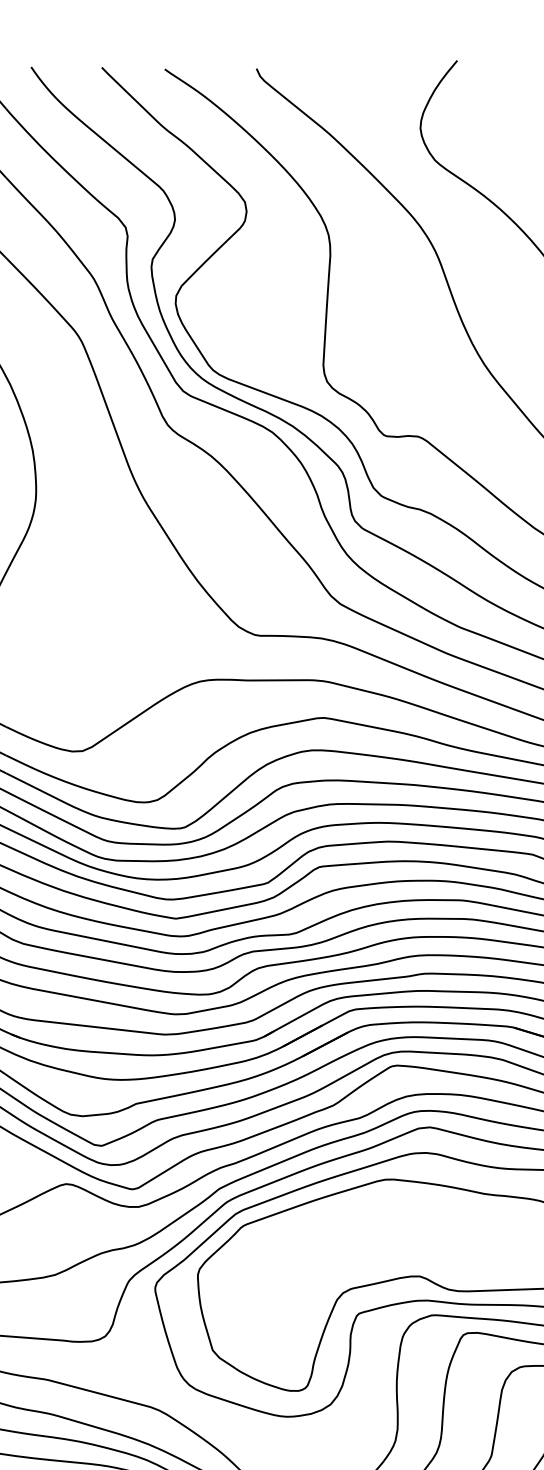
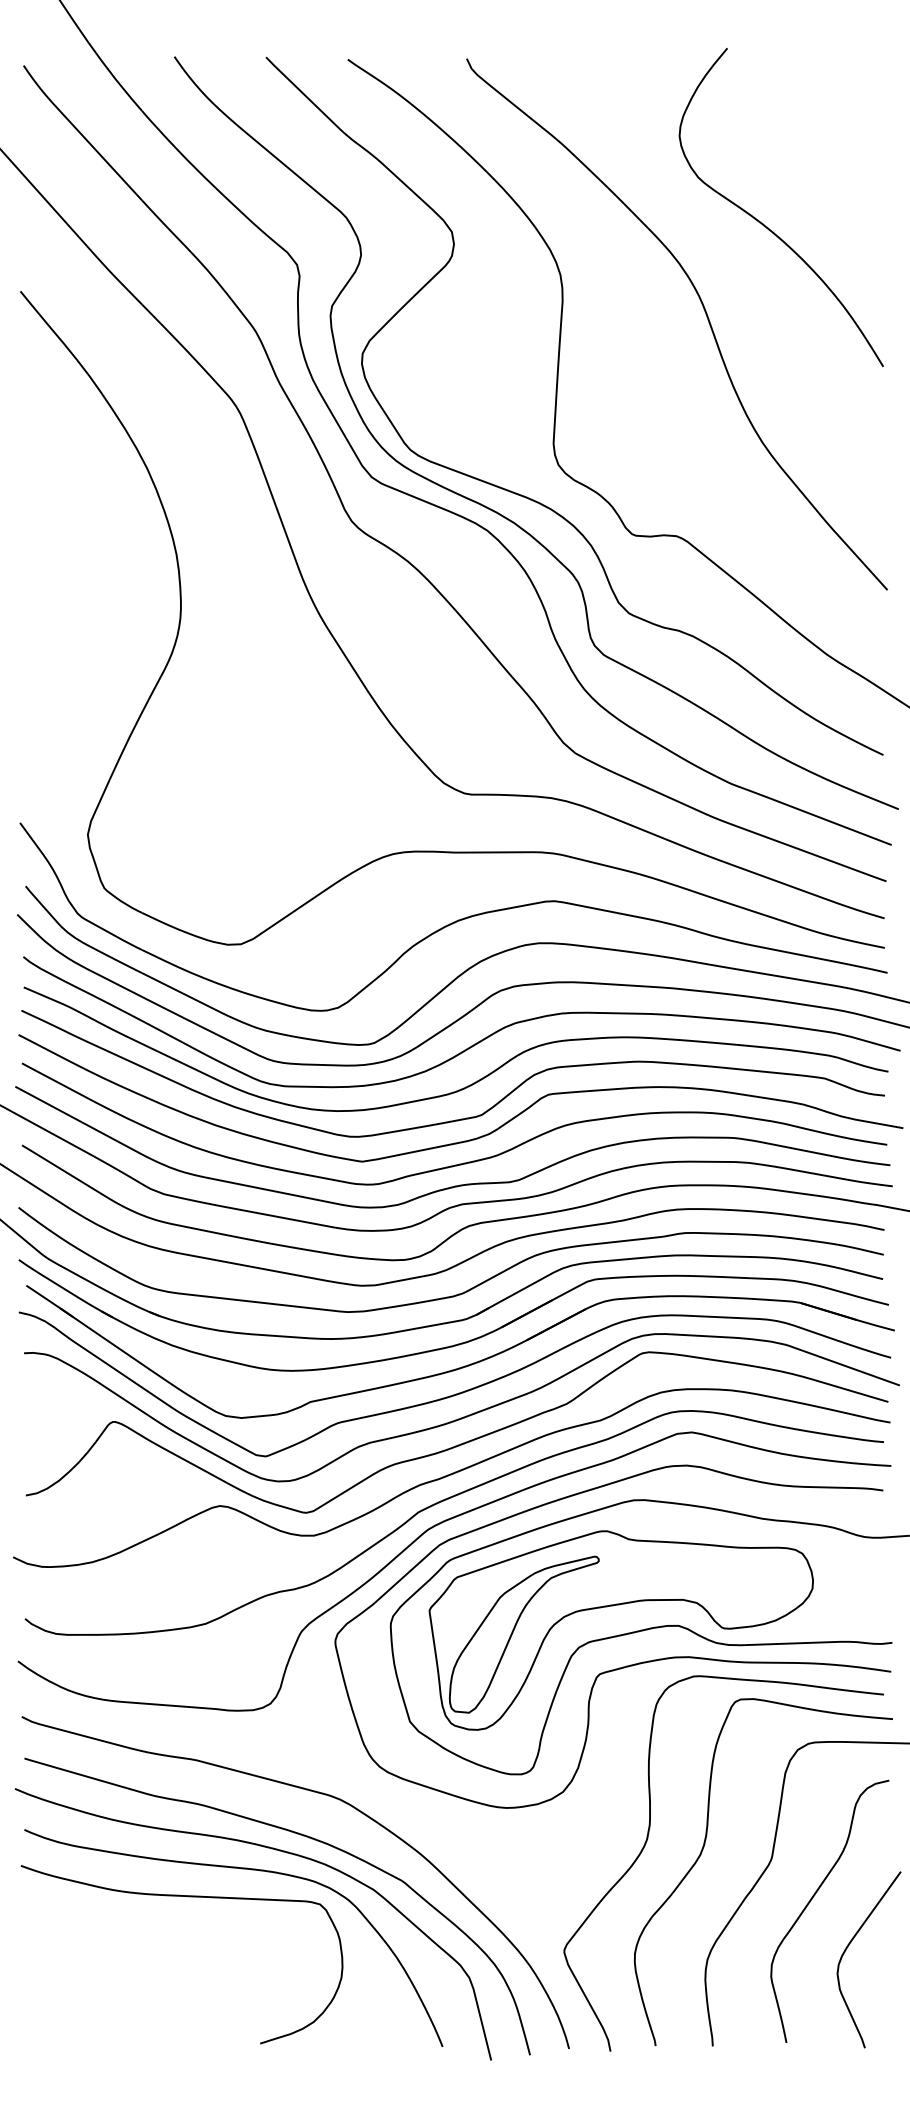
part: (369, 1261) -> (613, 1606), added

